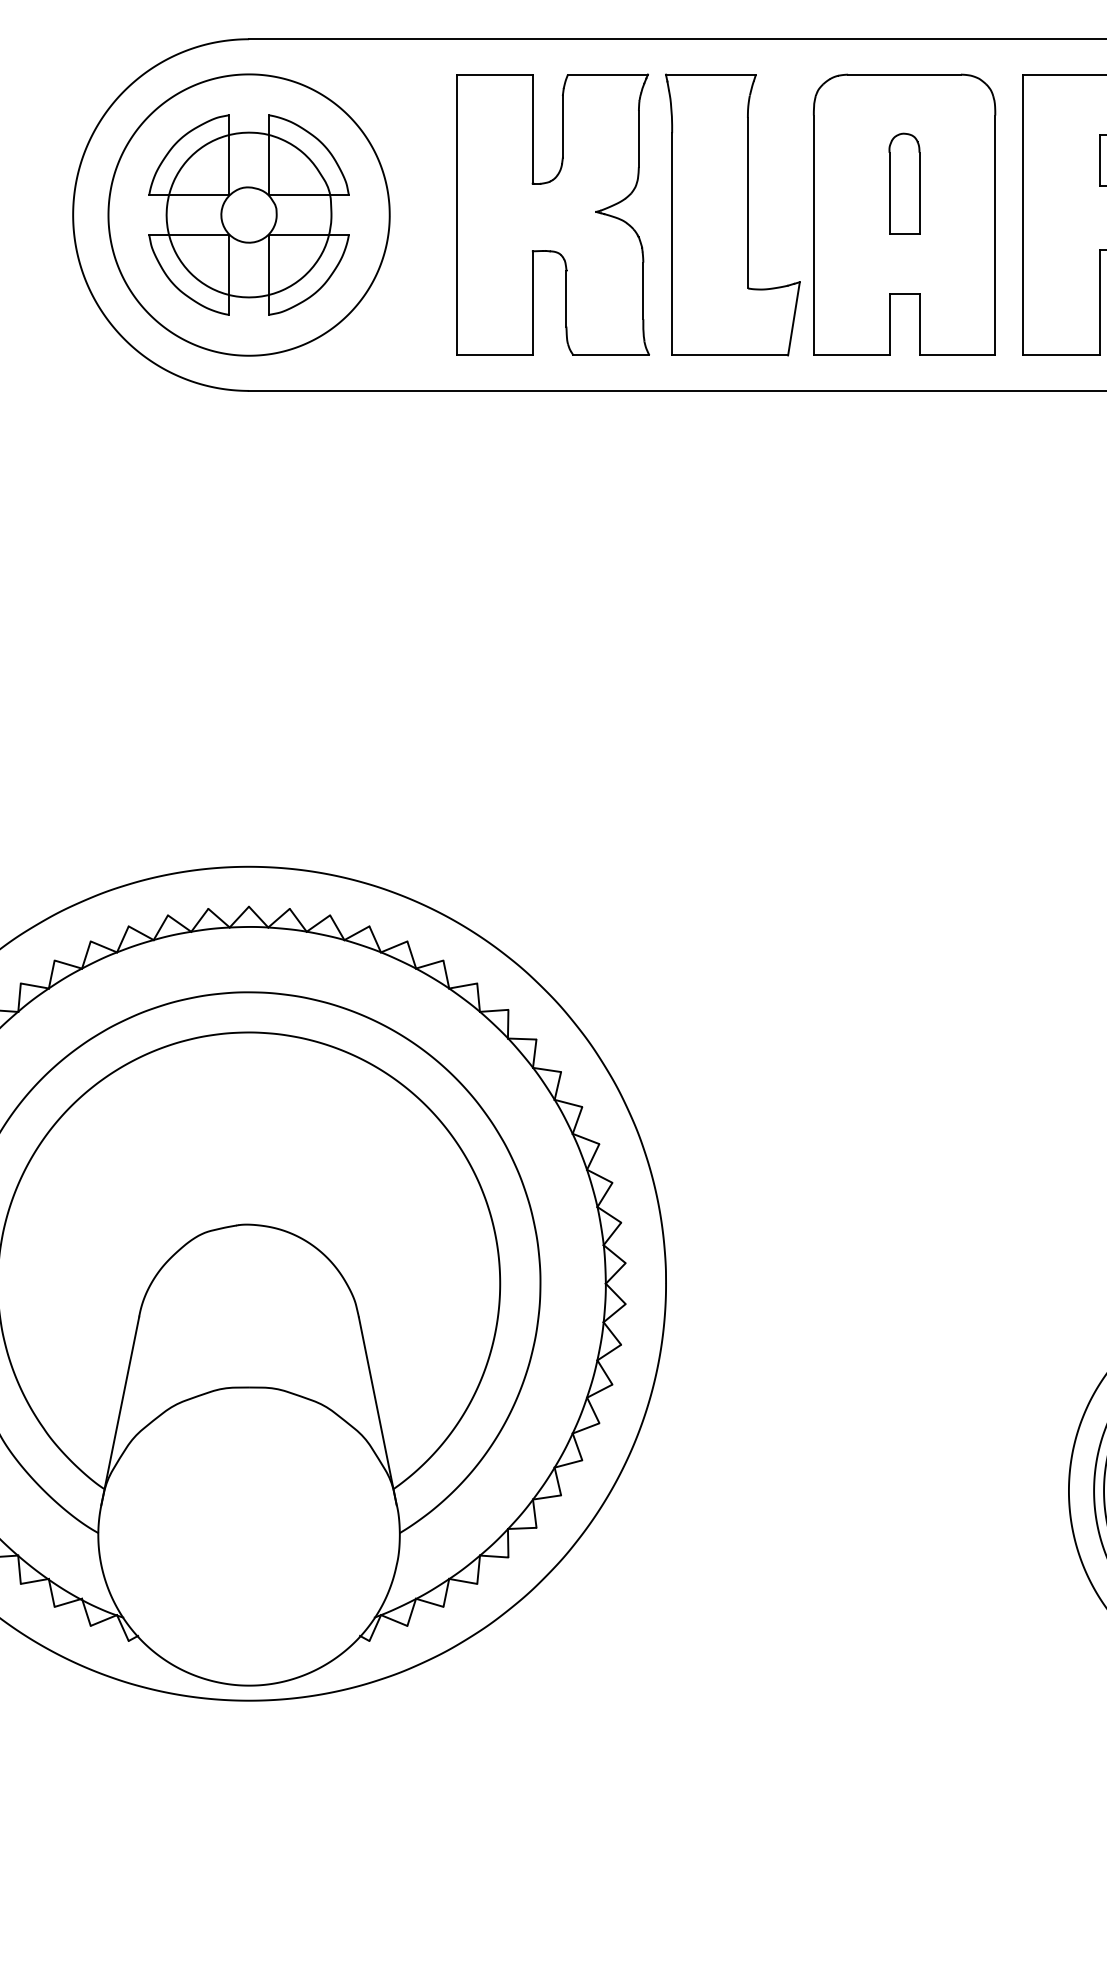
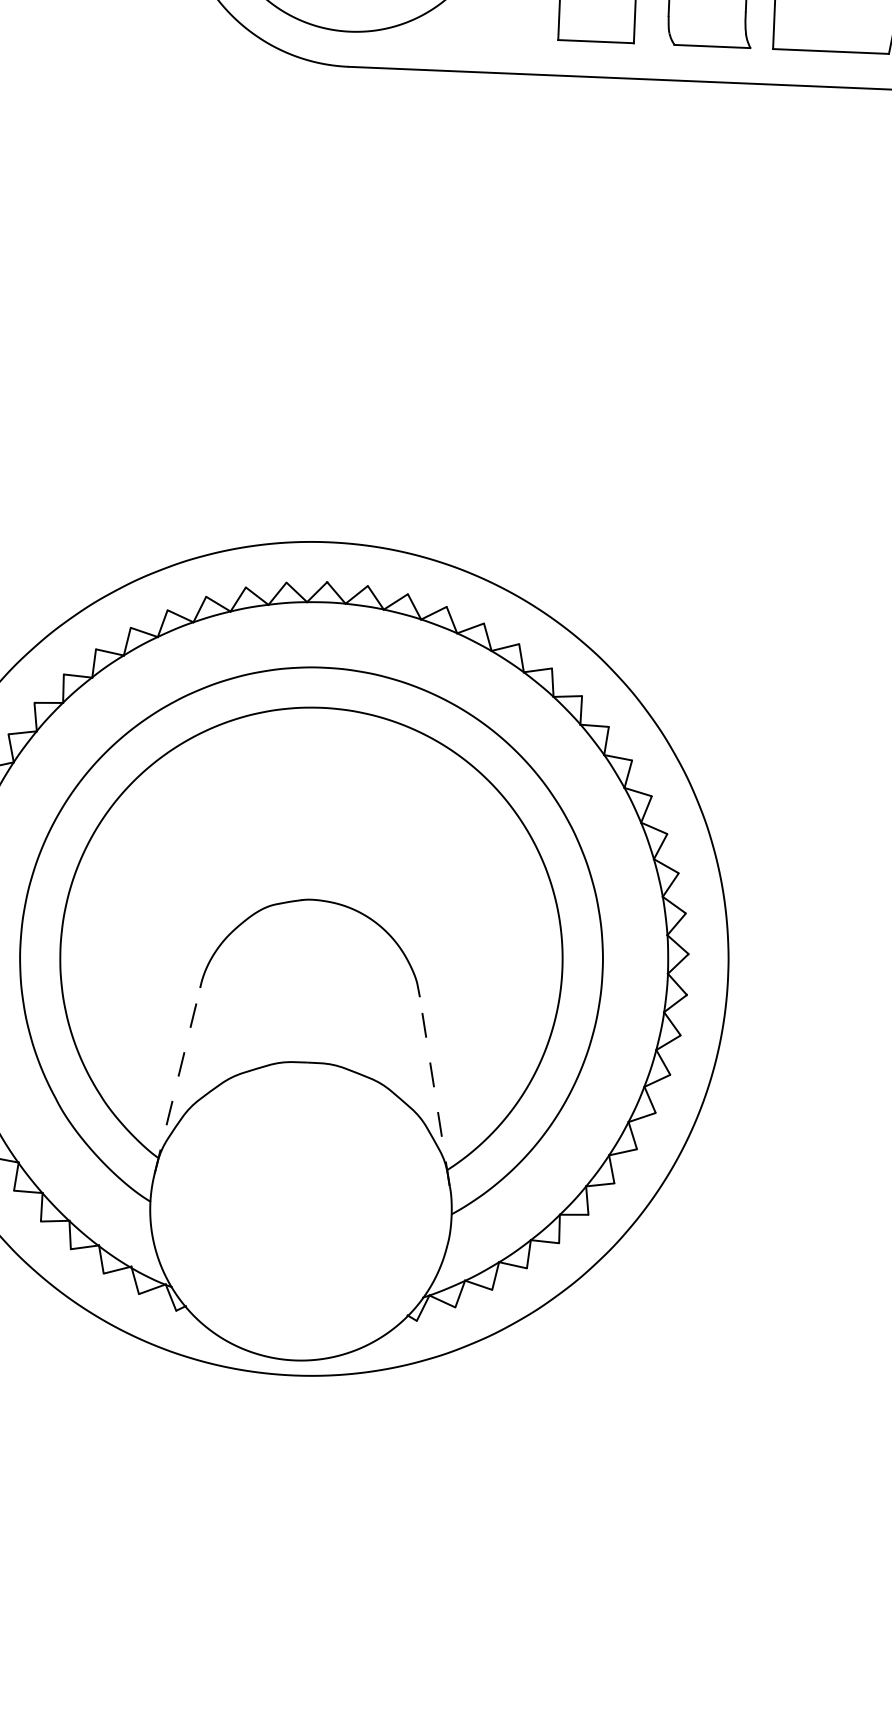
line: (120, 1411) -> (177, 1081), solid -> dashed
line: (377, 1411) -> (434, 1091), solid -> dashed

